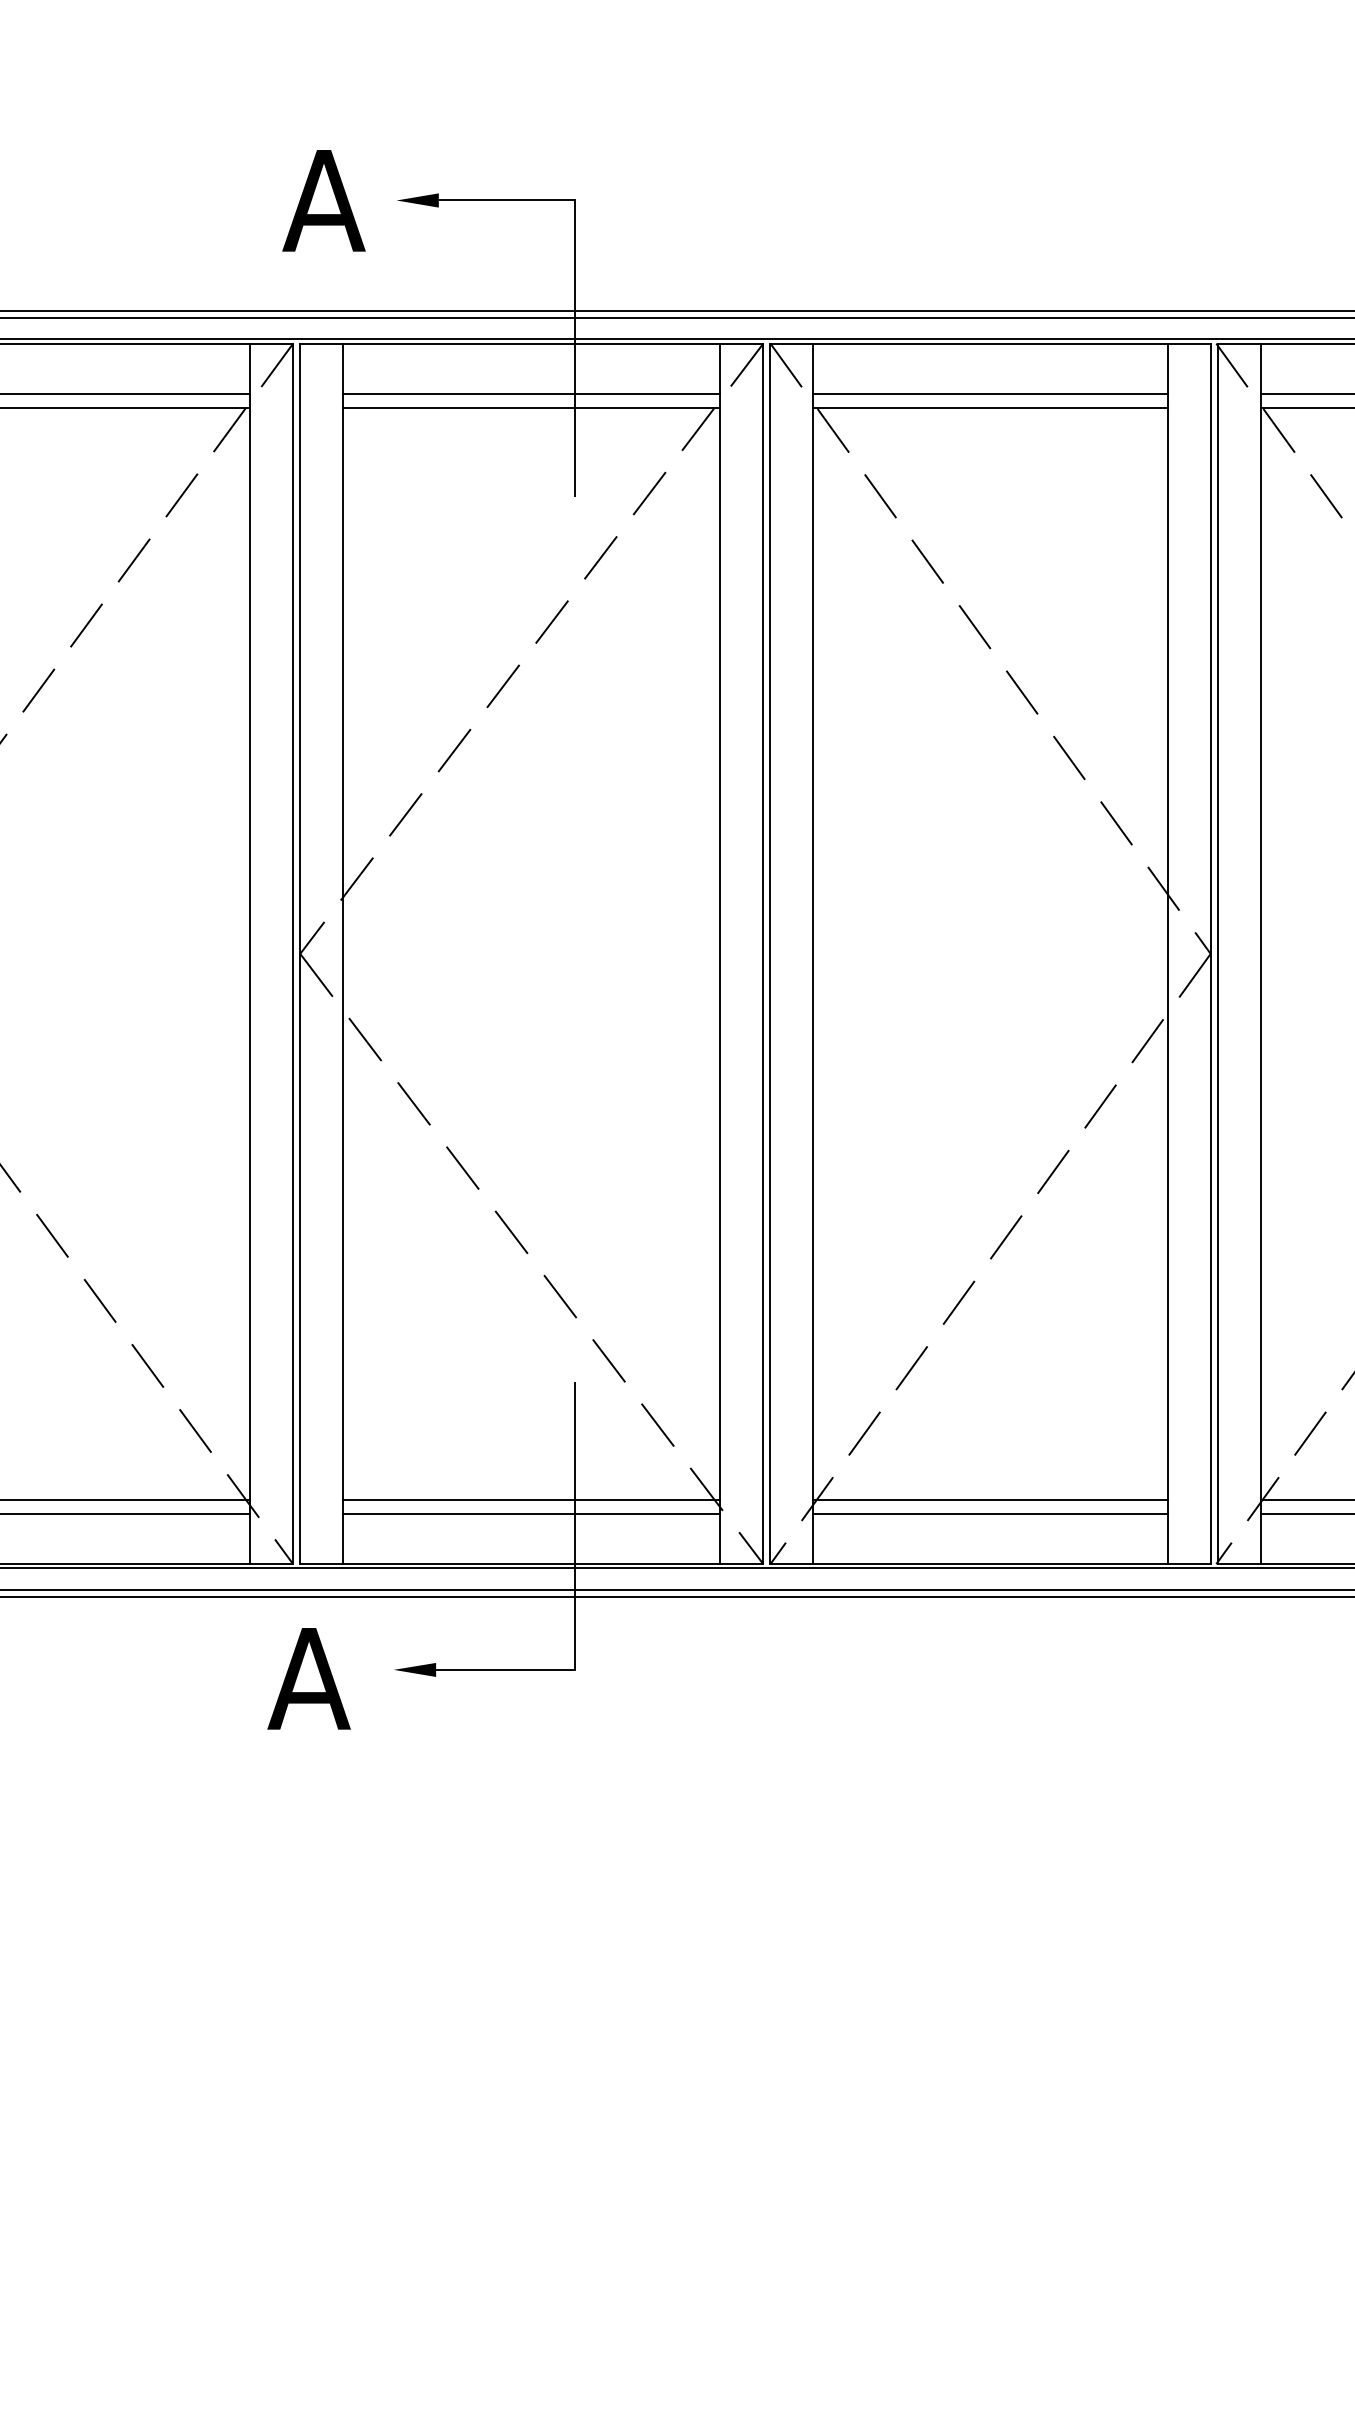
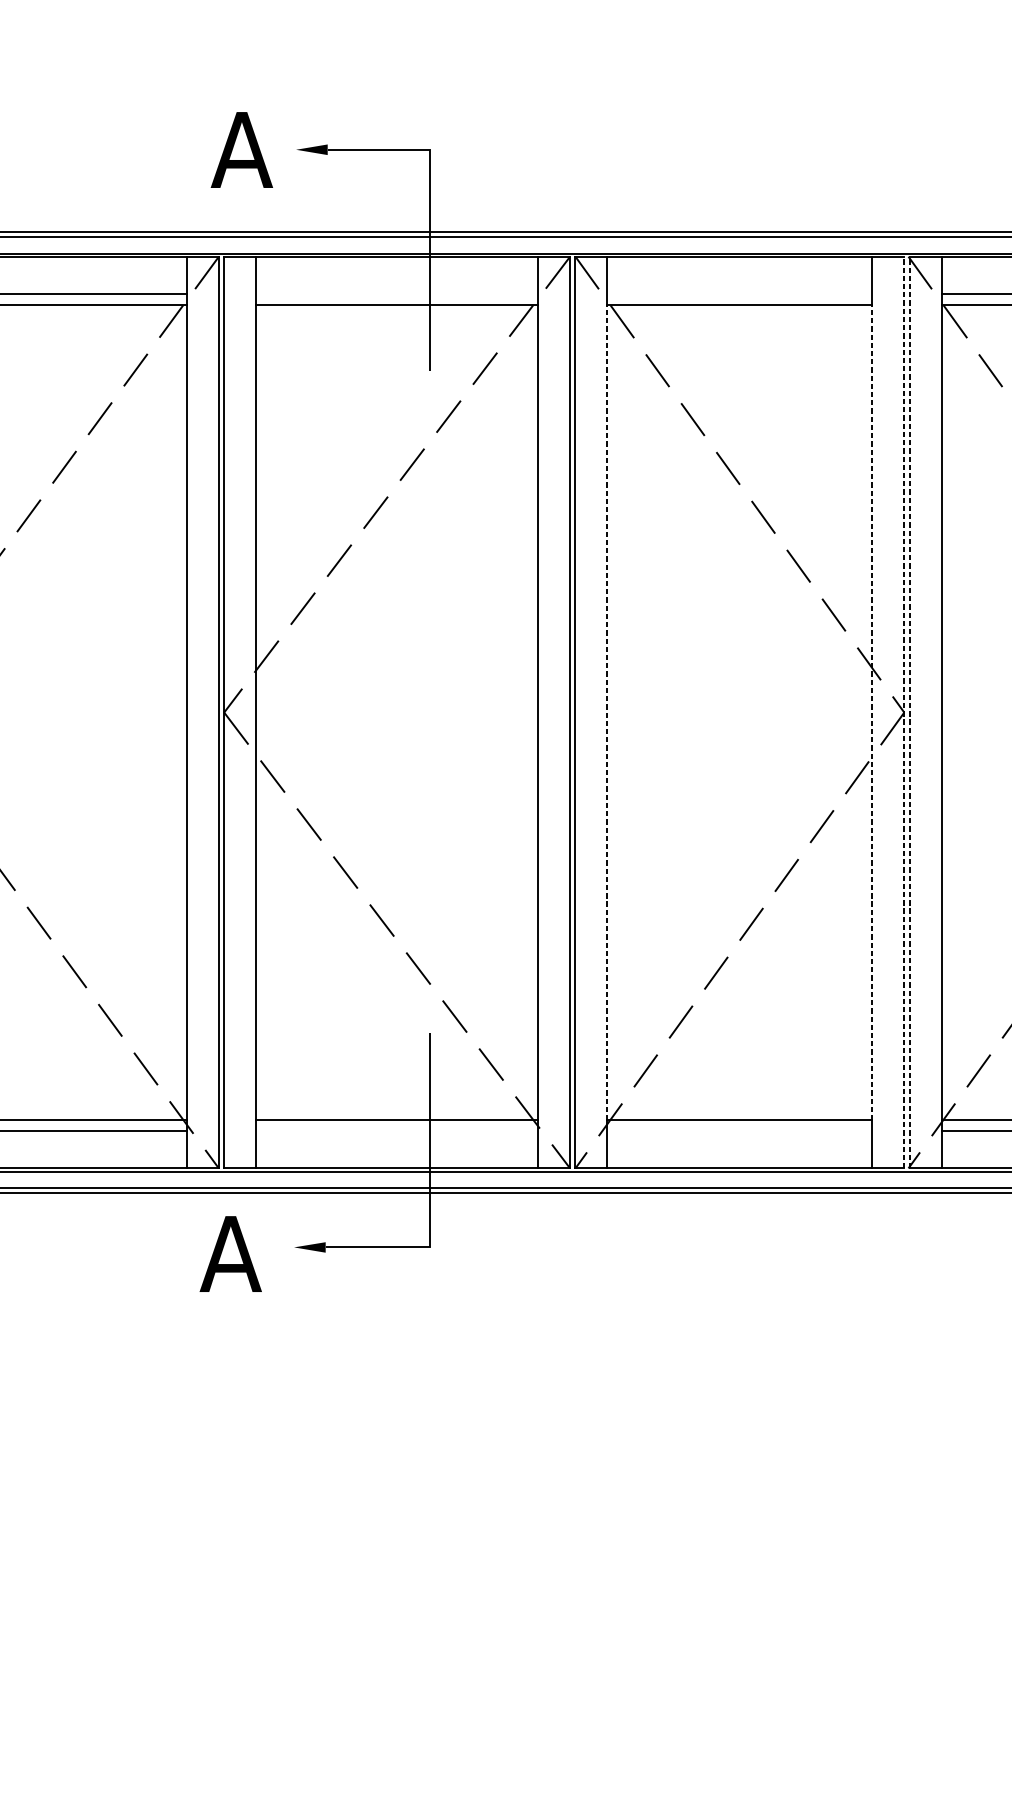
line: (531, 393) -> (396, 293), removed
line: (990, 393) -> (739, 293), removed
line: (813, 953) -> (607, 712), solid -> dashed
line: (1167, 953) -> (872, 712), solid -> dashed
line: (1210, 953) -> (904, 712), solid -> dashed
line: (1217, 953) -> (909, 712), solid -> dashed
line: (531, 1514) -> (396, 1131), removed
line: (990, 1514) -> (739, 1131), removed

